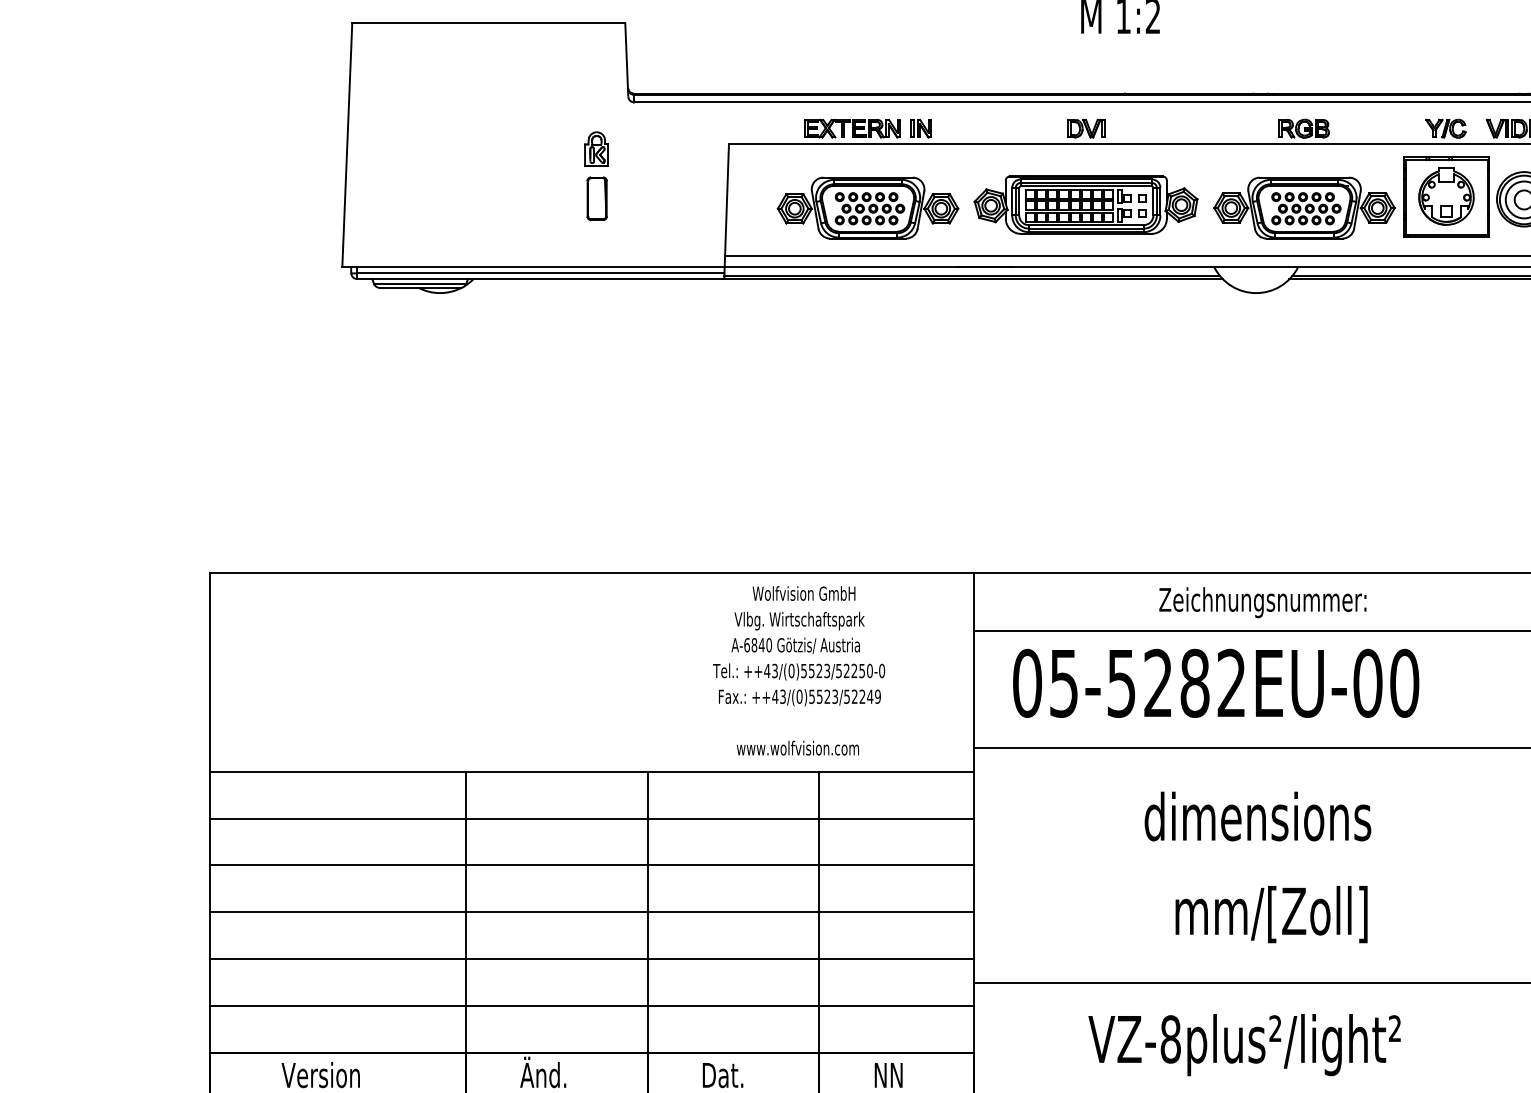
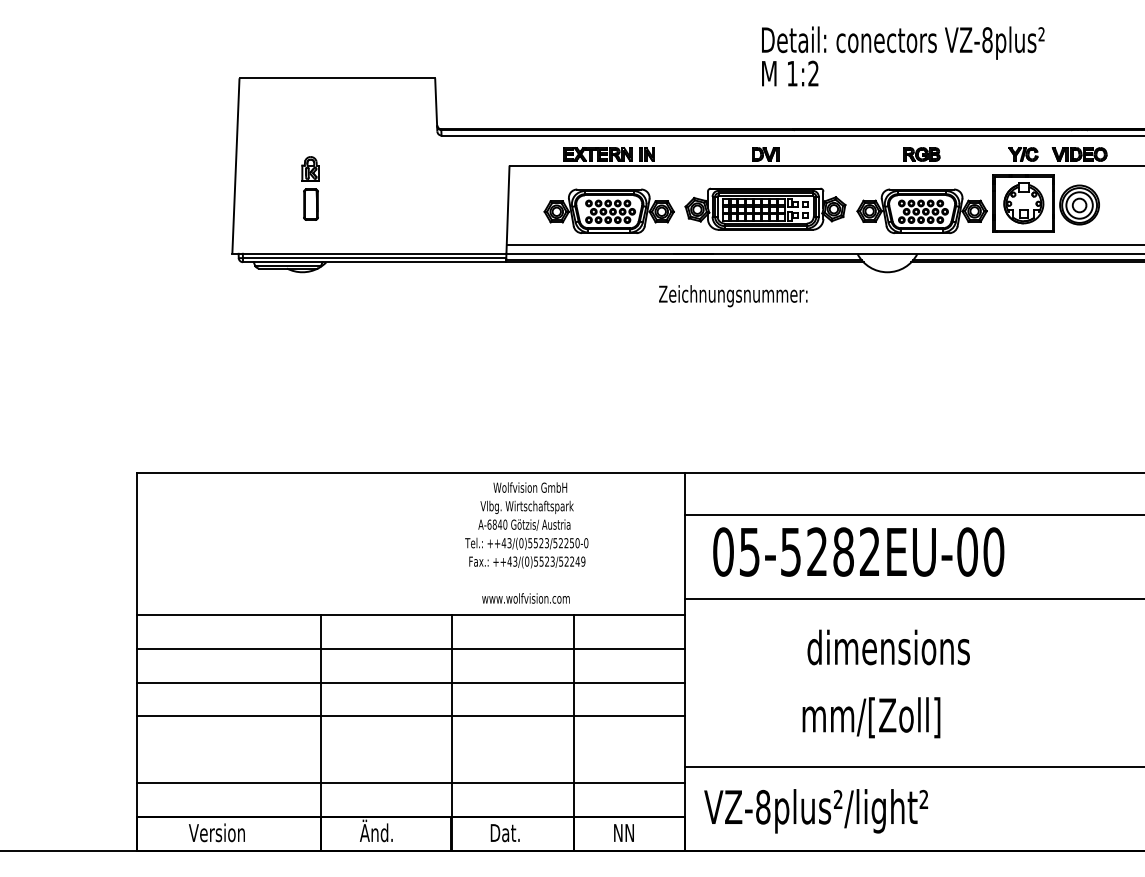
part: (596, 176) -> (310, 188), moved
text: (1263, 603) -> (733, 296), moved
text: (798, 670) -> (526, 542), moved
text: (1271, 914) -> (871, 717), moved
line: (592, 958) -> (411, 749), removed
text: (1243, 1045) -> (815, 811), moved

